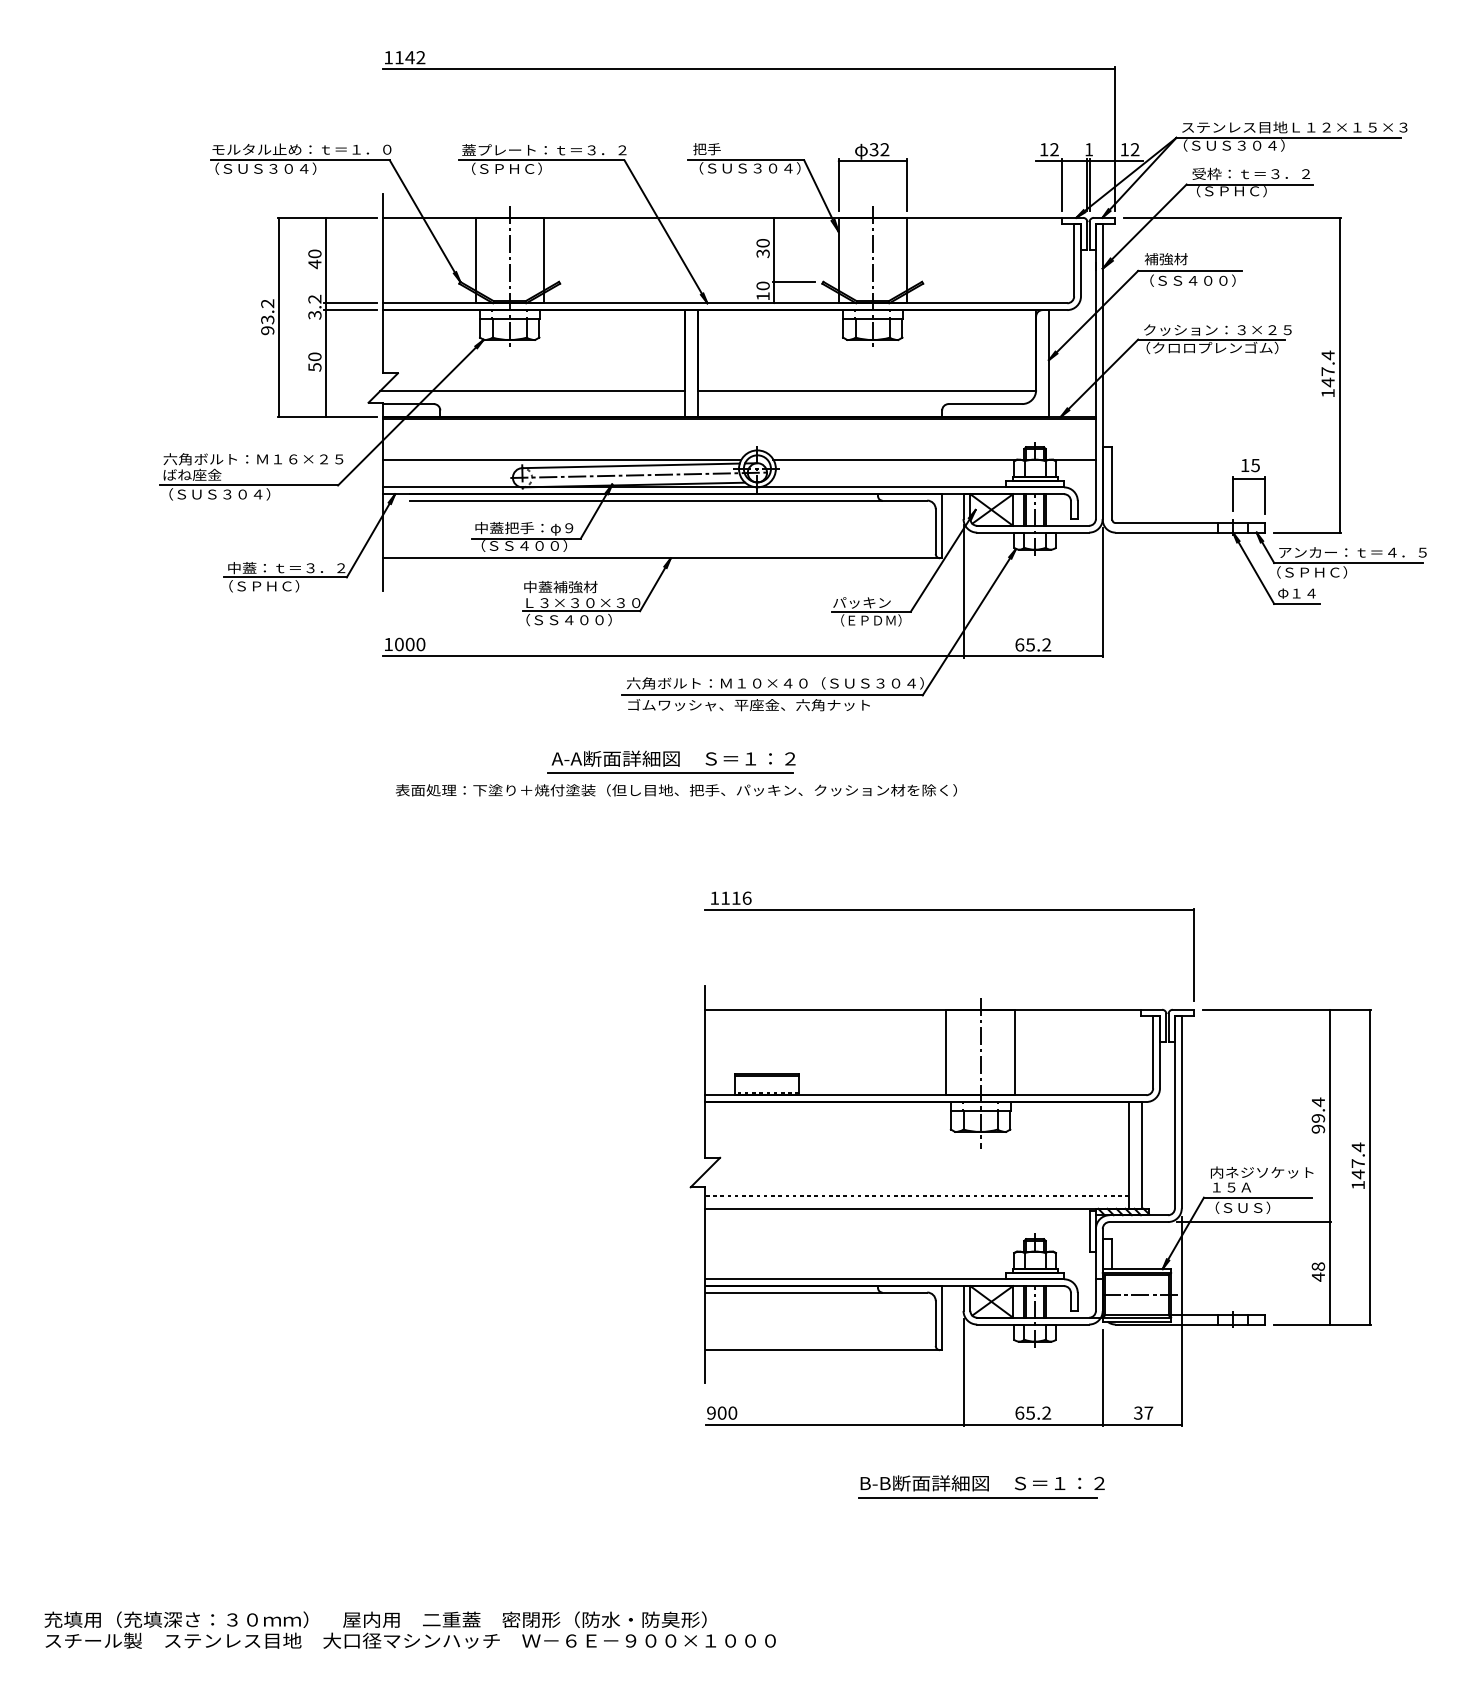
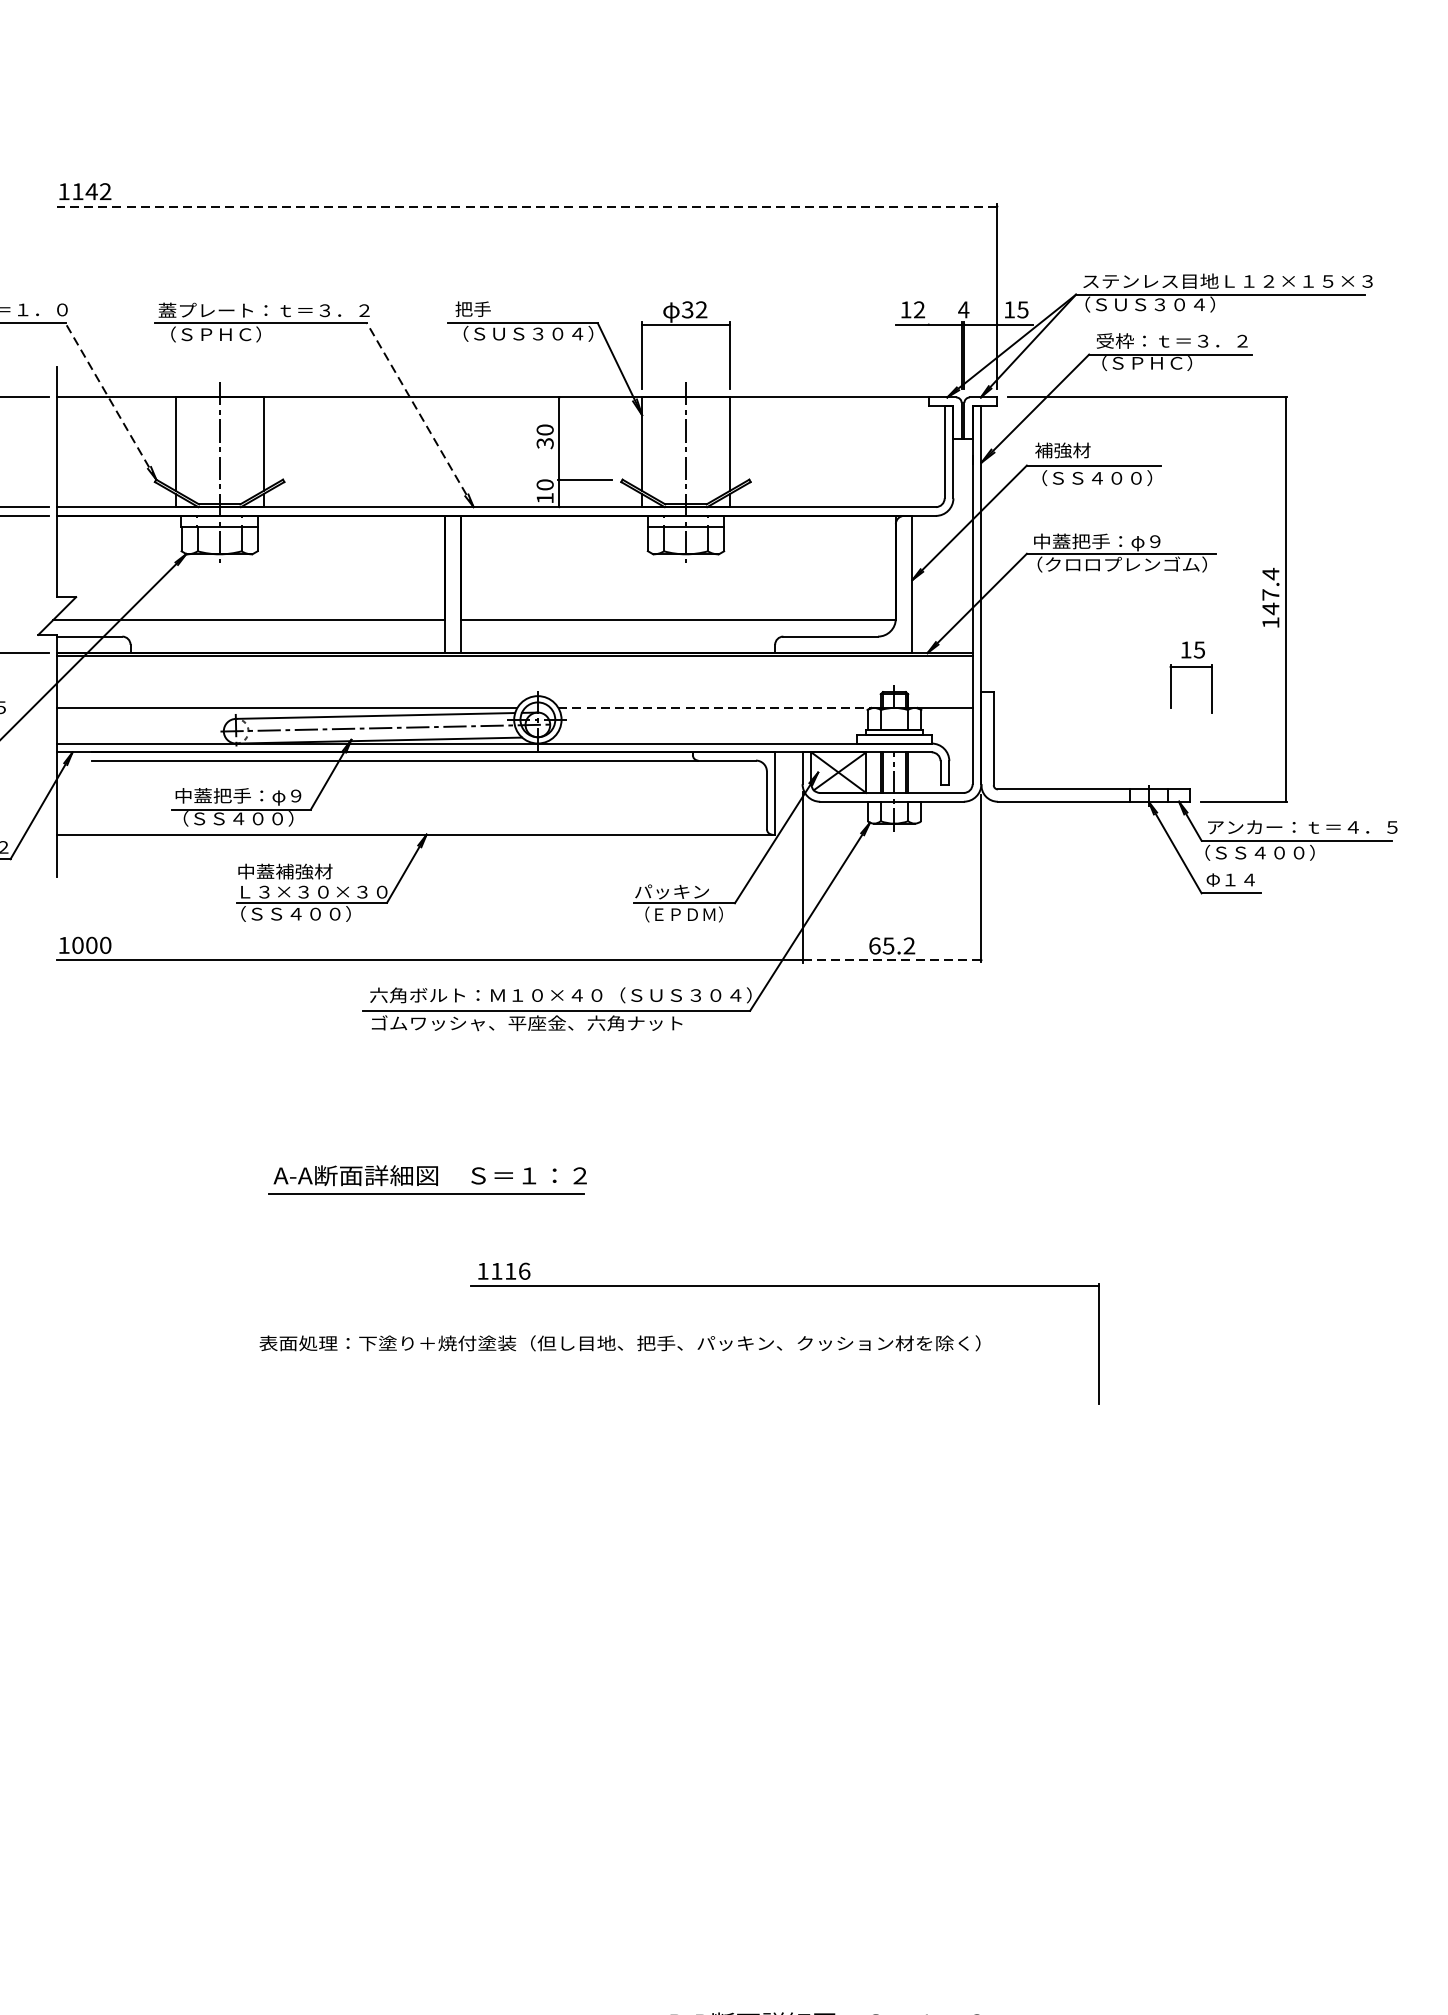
line: (749, 69) -> (527, 206), solid -> dashed
text: (1088, 149) -> (963, 309), 1 -> 4
text: (1134, 149) -> (1022, 309), 12 -> 15
line: (1061, 185) -> (928, 355), removed
line: (424, 220) -> (110, 400), solid -> dashed
line: (665, 231) -> (419, 414), solid -> dashed
text: (1217, 330) -> (1128, 542), クッション：３×２５ -> 中蓋把手：φ９
line: (895, 459) -> (715, 707), solid -> dashed
part: (1248, 479) -> (1190, 667), moved
text: (1331, 572) -> (1275, 852), （ＳＰＨＣ） -> （ＳＳ４００）
line: (1033, 656) -> (892, 960), solid -> dashed
part: (671, 761) -> (427, 1179), moved
text: (676, 790) -> (620, 1343), moved
part: (1030, 1205) -> (888, 1665), removed

